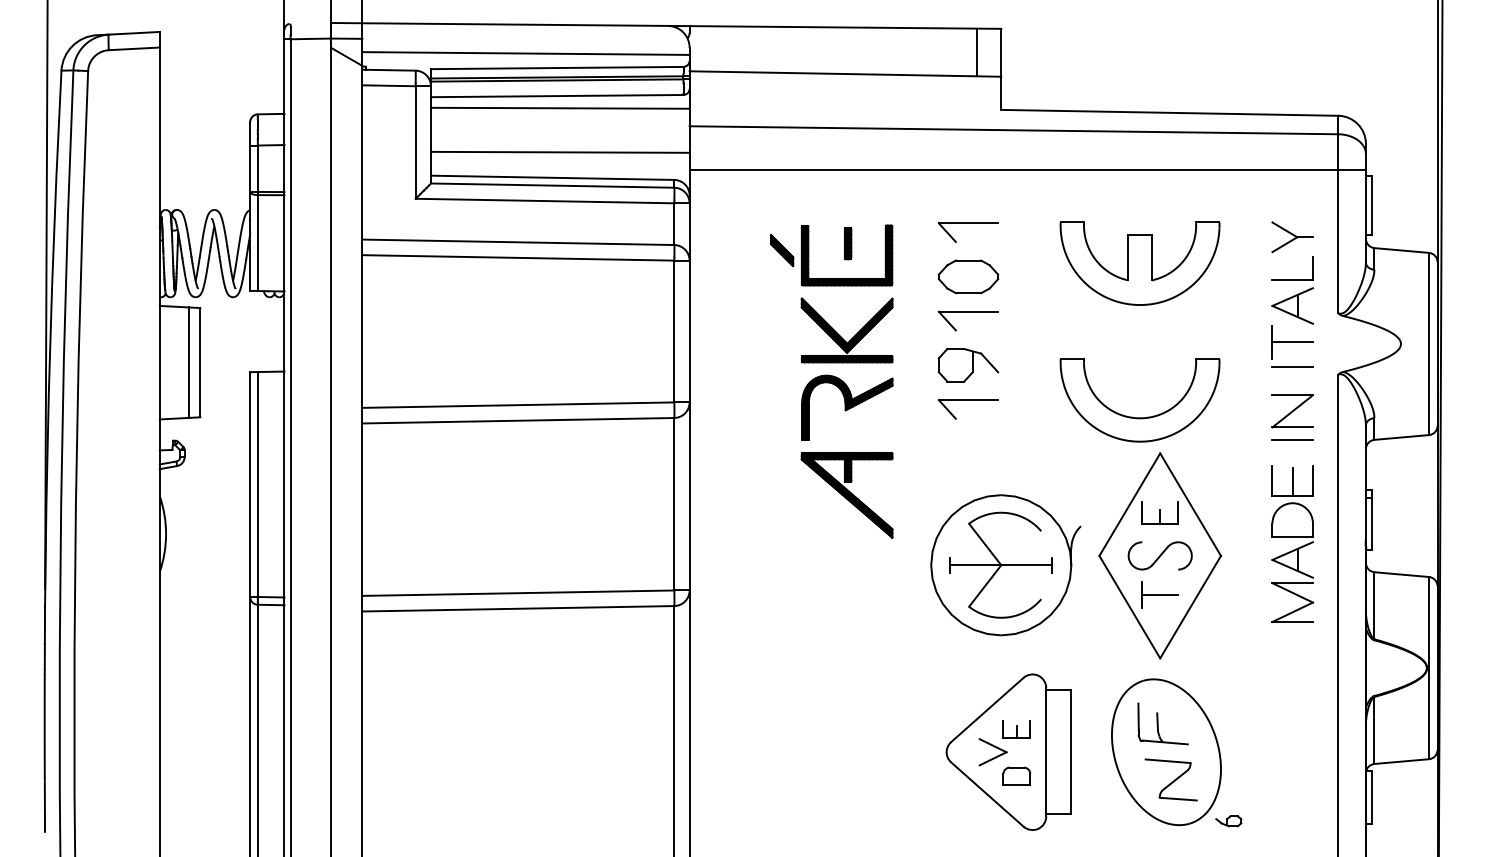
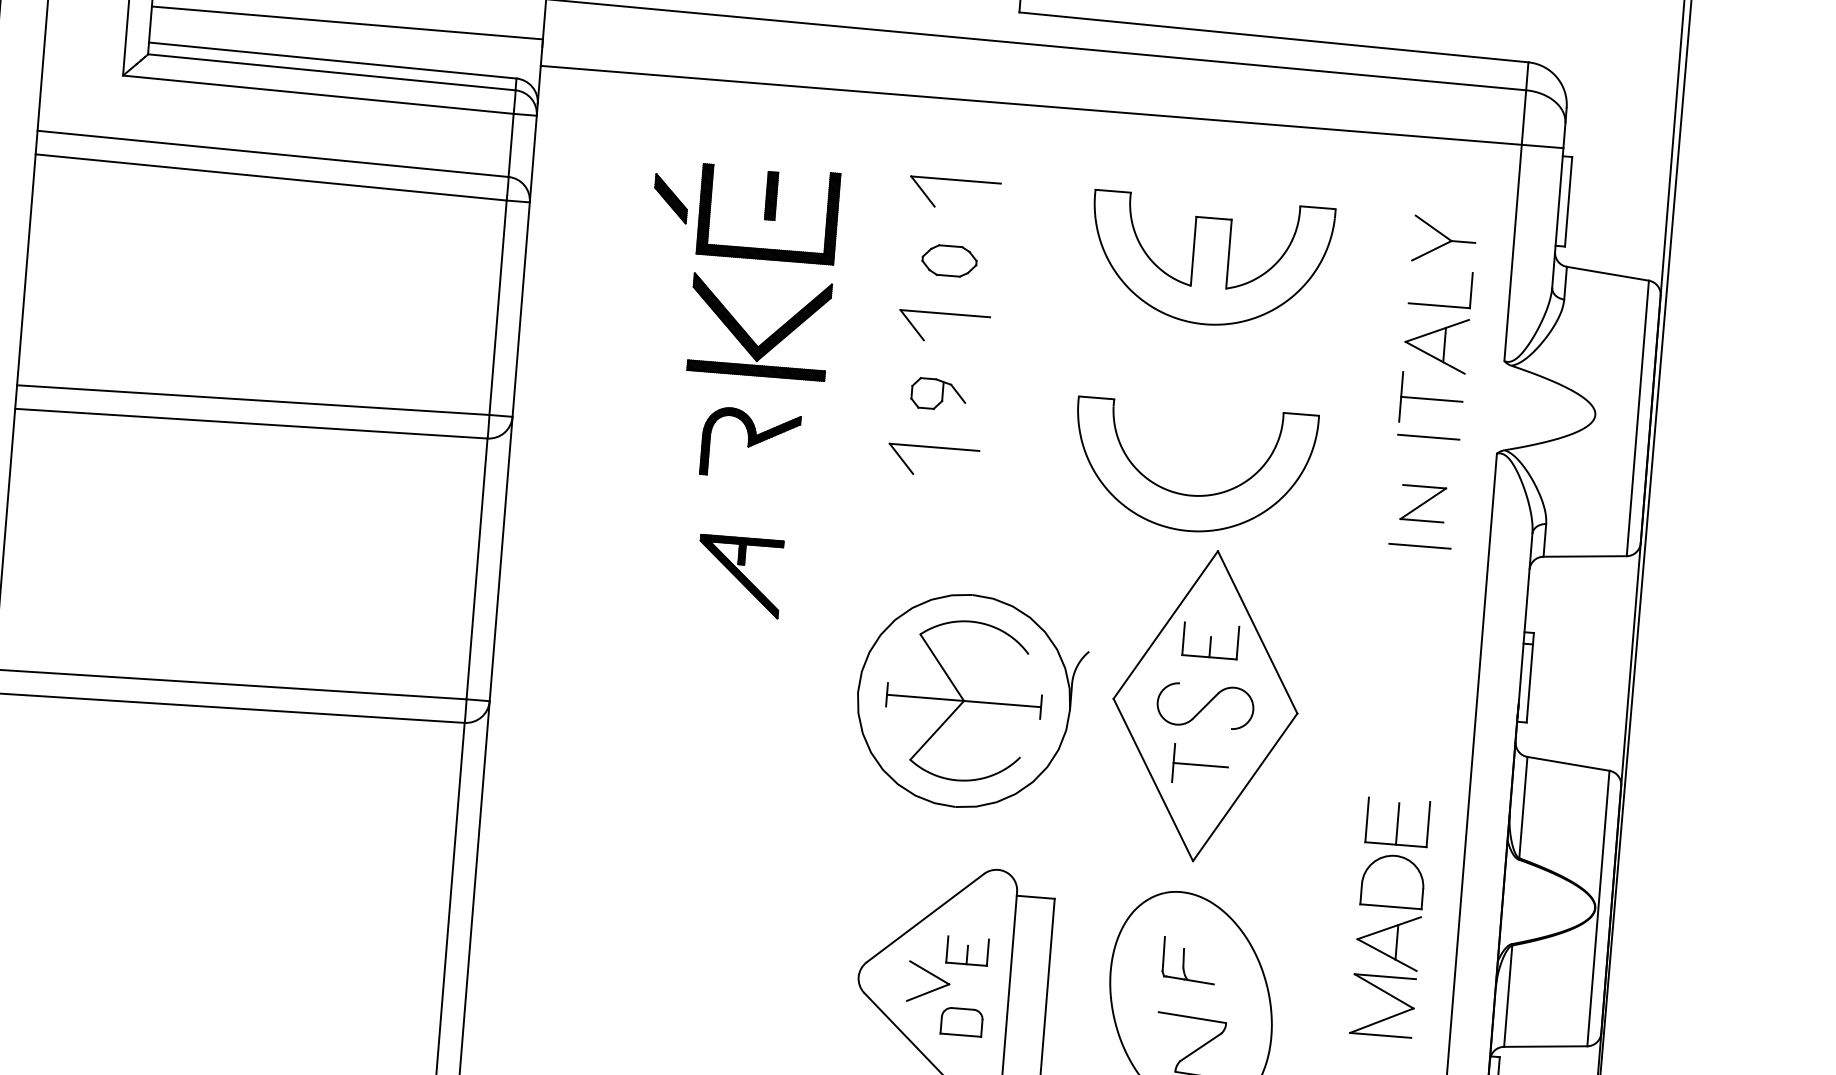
part: (968, 276) -> (949, 260), size x0.6
part: (968, 364) -> (938, 393), size x0.6
part: (847, 407) -> (750, 443), size x0.7
part: (1292, 411) -> (1423, 503), size x0.7
part: (846, 495) -> (738, 576), size x0.6
part: (1292, 543) -> (1389, 916), moved
part: (1162, 723) -> (1188, 959), size x0.7

